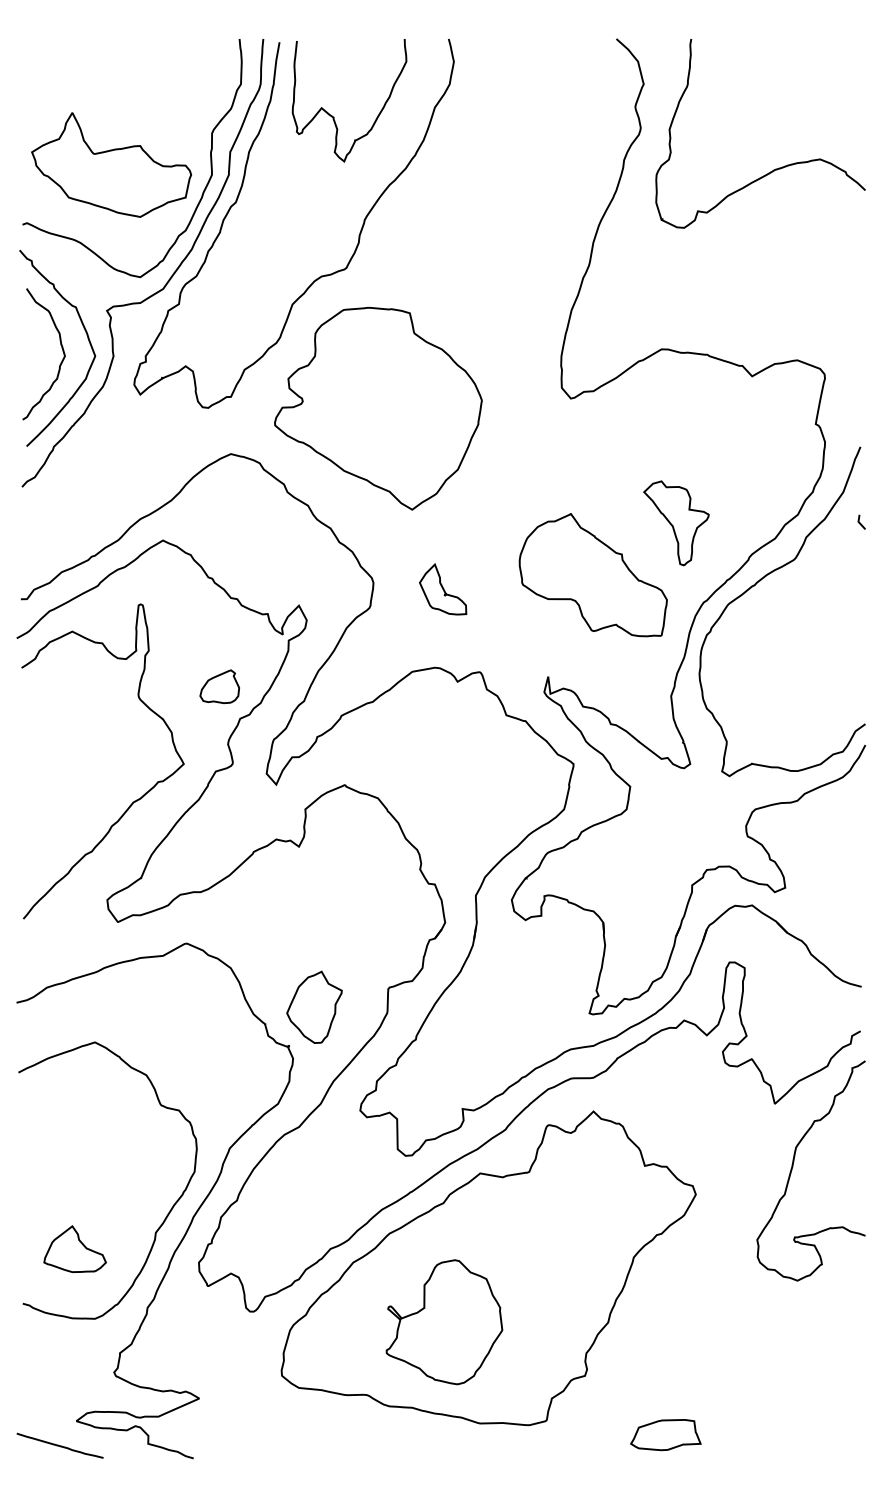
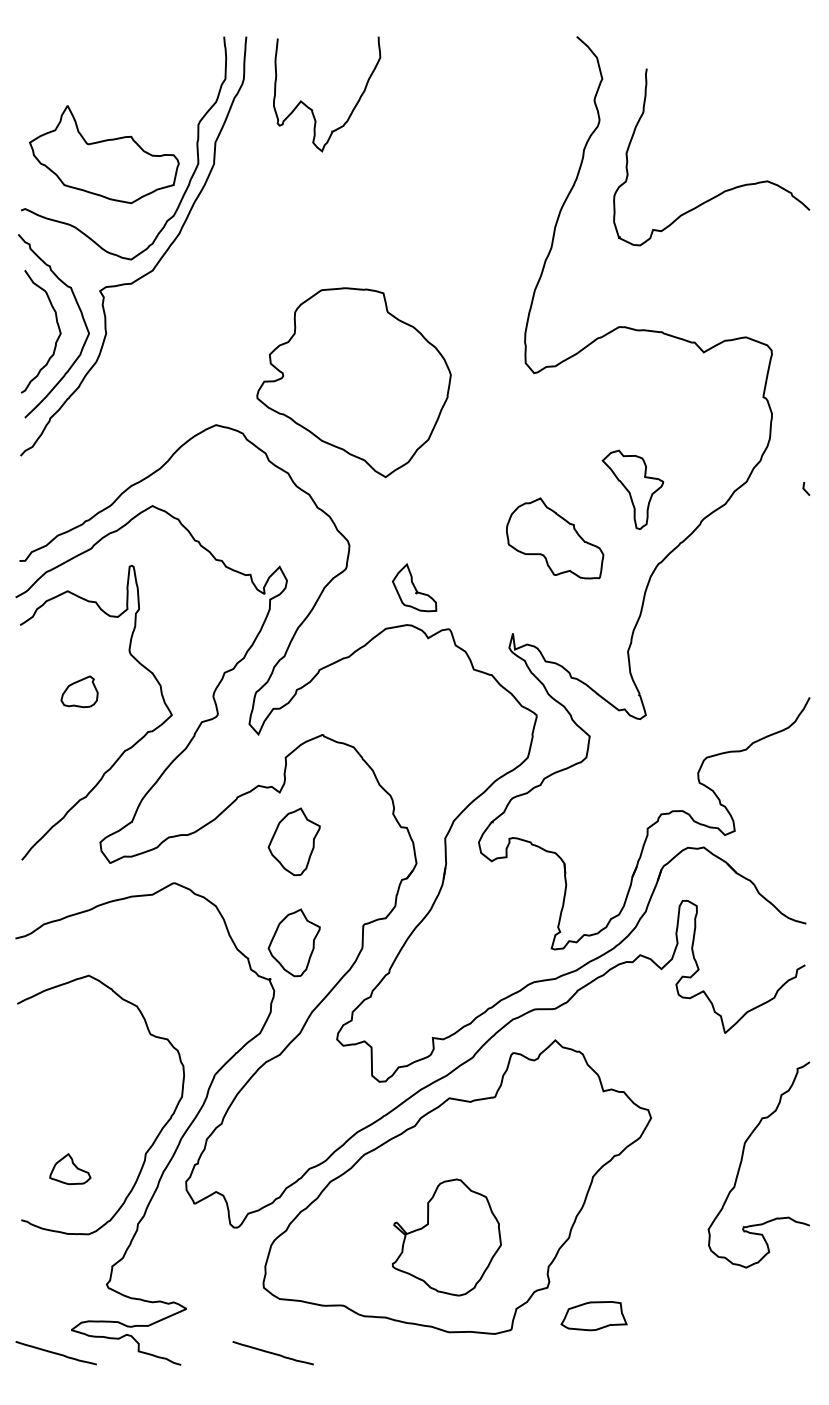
curve: (776, 168) -> (726, 189), moved
curve: (320, 276) -> (299, 258), removed
part: (592, 575) -> (554, 538), size x0.7
curve: (760, 581) -> (711, 544), removed
part: (443, 589) -> (414, 587), moved
part: (219, 686) -> (79, 691), moved
part: (313, 899) -> (293, 841), added
curve: (793, 1167) -> (742, 1161), moved
part: (75, 1248) -> (70, 1168), size x0.7
part: (444, 1322) -> (446, 1237), moved
part: (665, 1435) -> (593, 1316), moved
line: (291, 1446) -> (272, 1353), added

